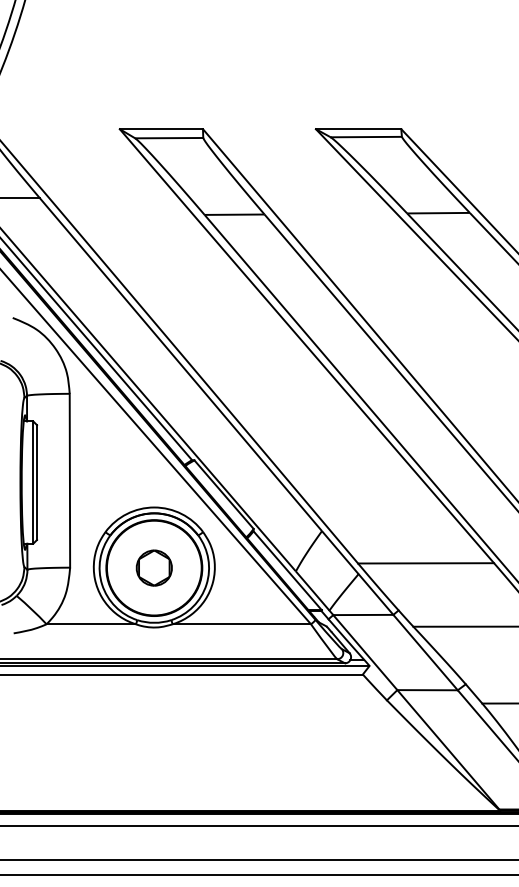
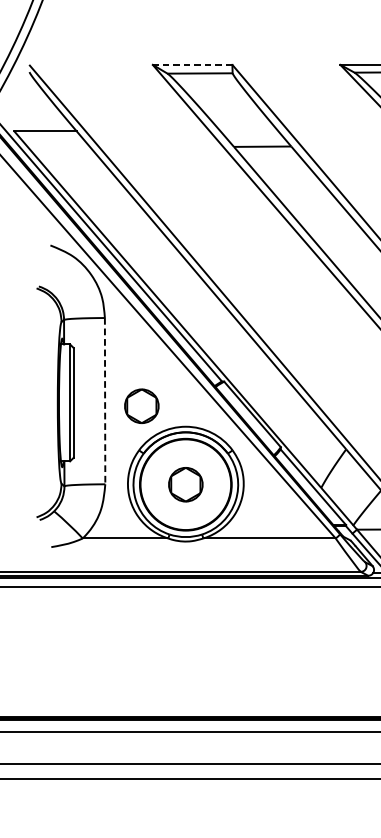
line: (161, 129) -> (192, 65), solid -> dashed
line: (69, 480) -> (104, 400), solid -> dashed
part: (107, 485) -> (141, 405), added

